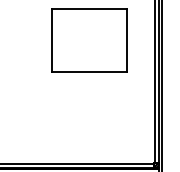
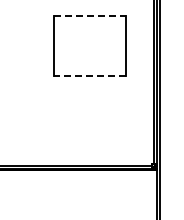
line: (89, 9) -> (90, 16), solid -> dashed
line: (88, 71) -> (89, 76), solid -> dashed

